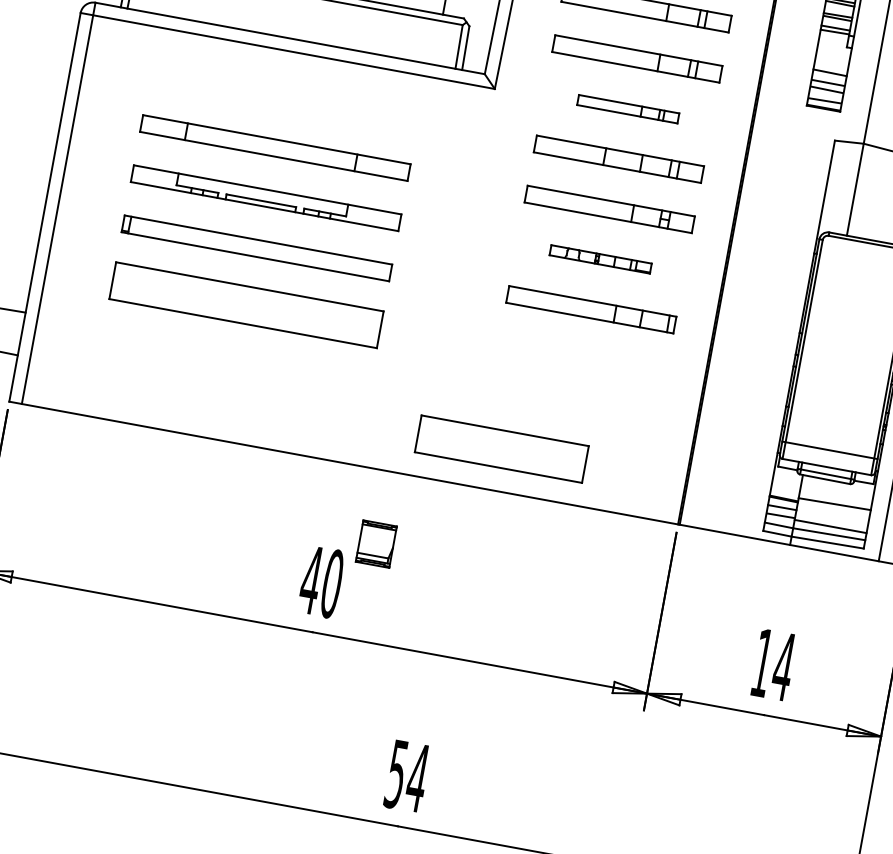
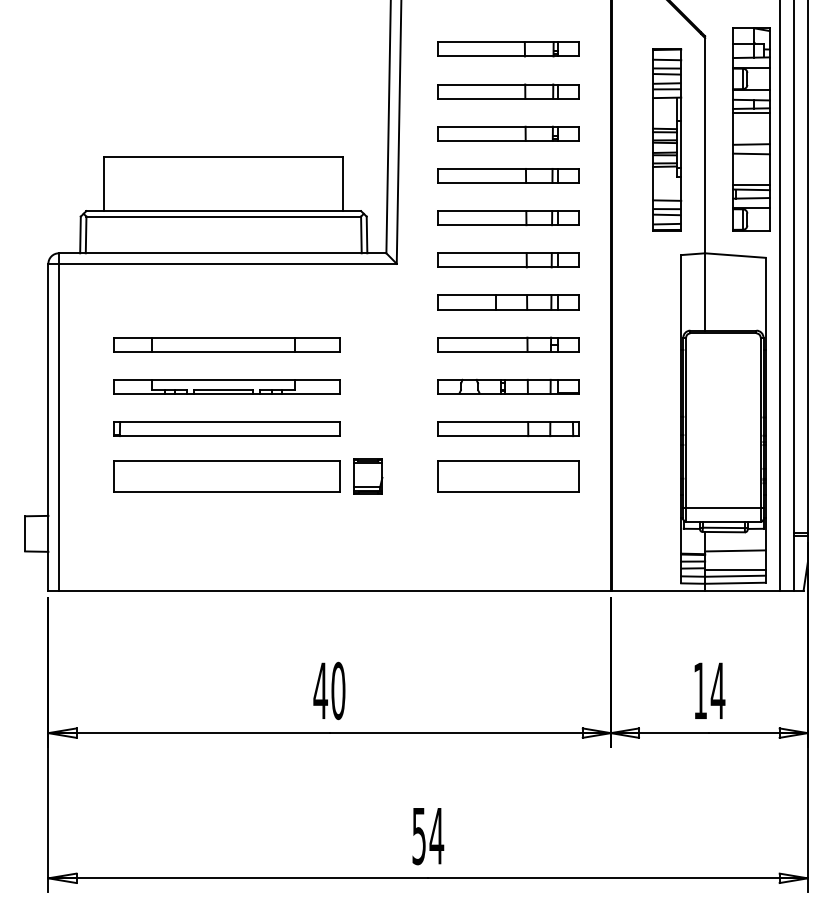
part: (628, 109) -> (508, 260), size x1.67
part: (600, 259) -> (508, 386), size x1.67
part: (502, 448) -> (508, 476), moved
part: (376, 543) -> (368, 476), moved

